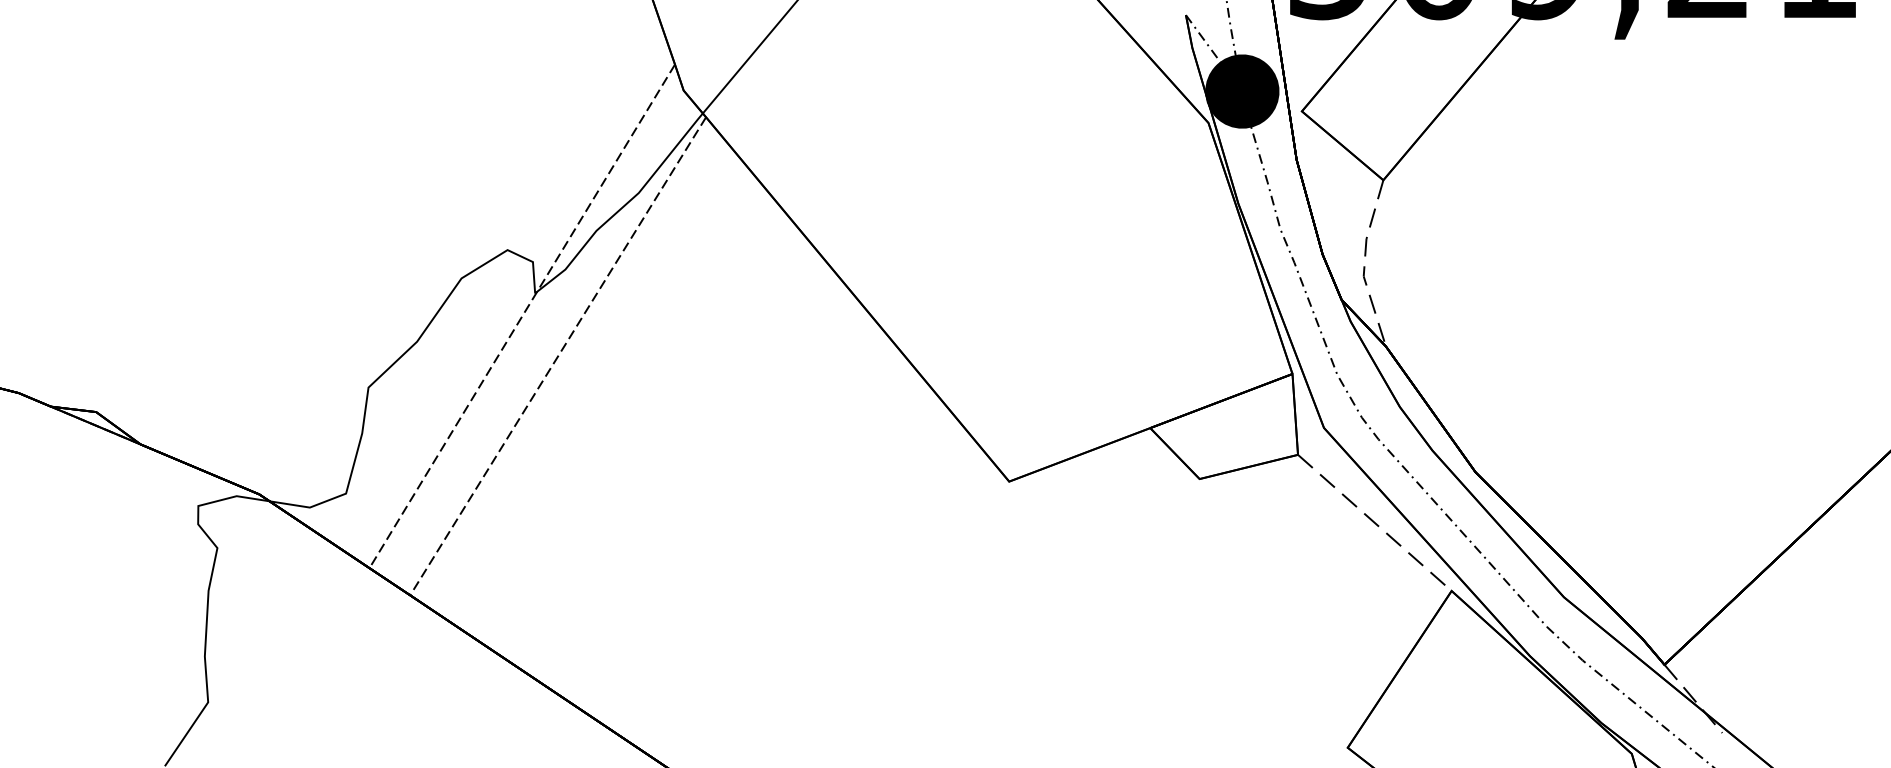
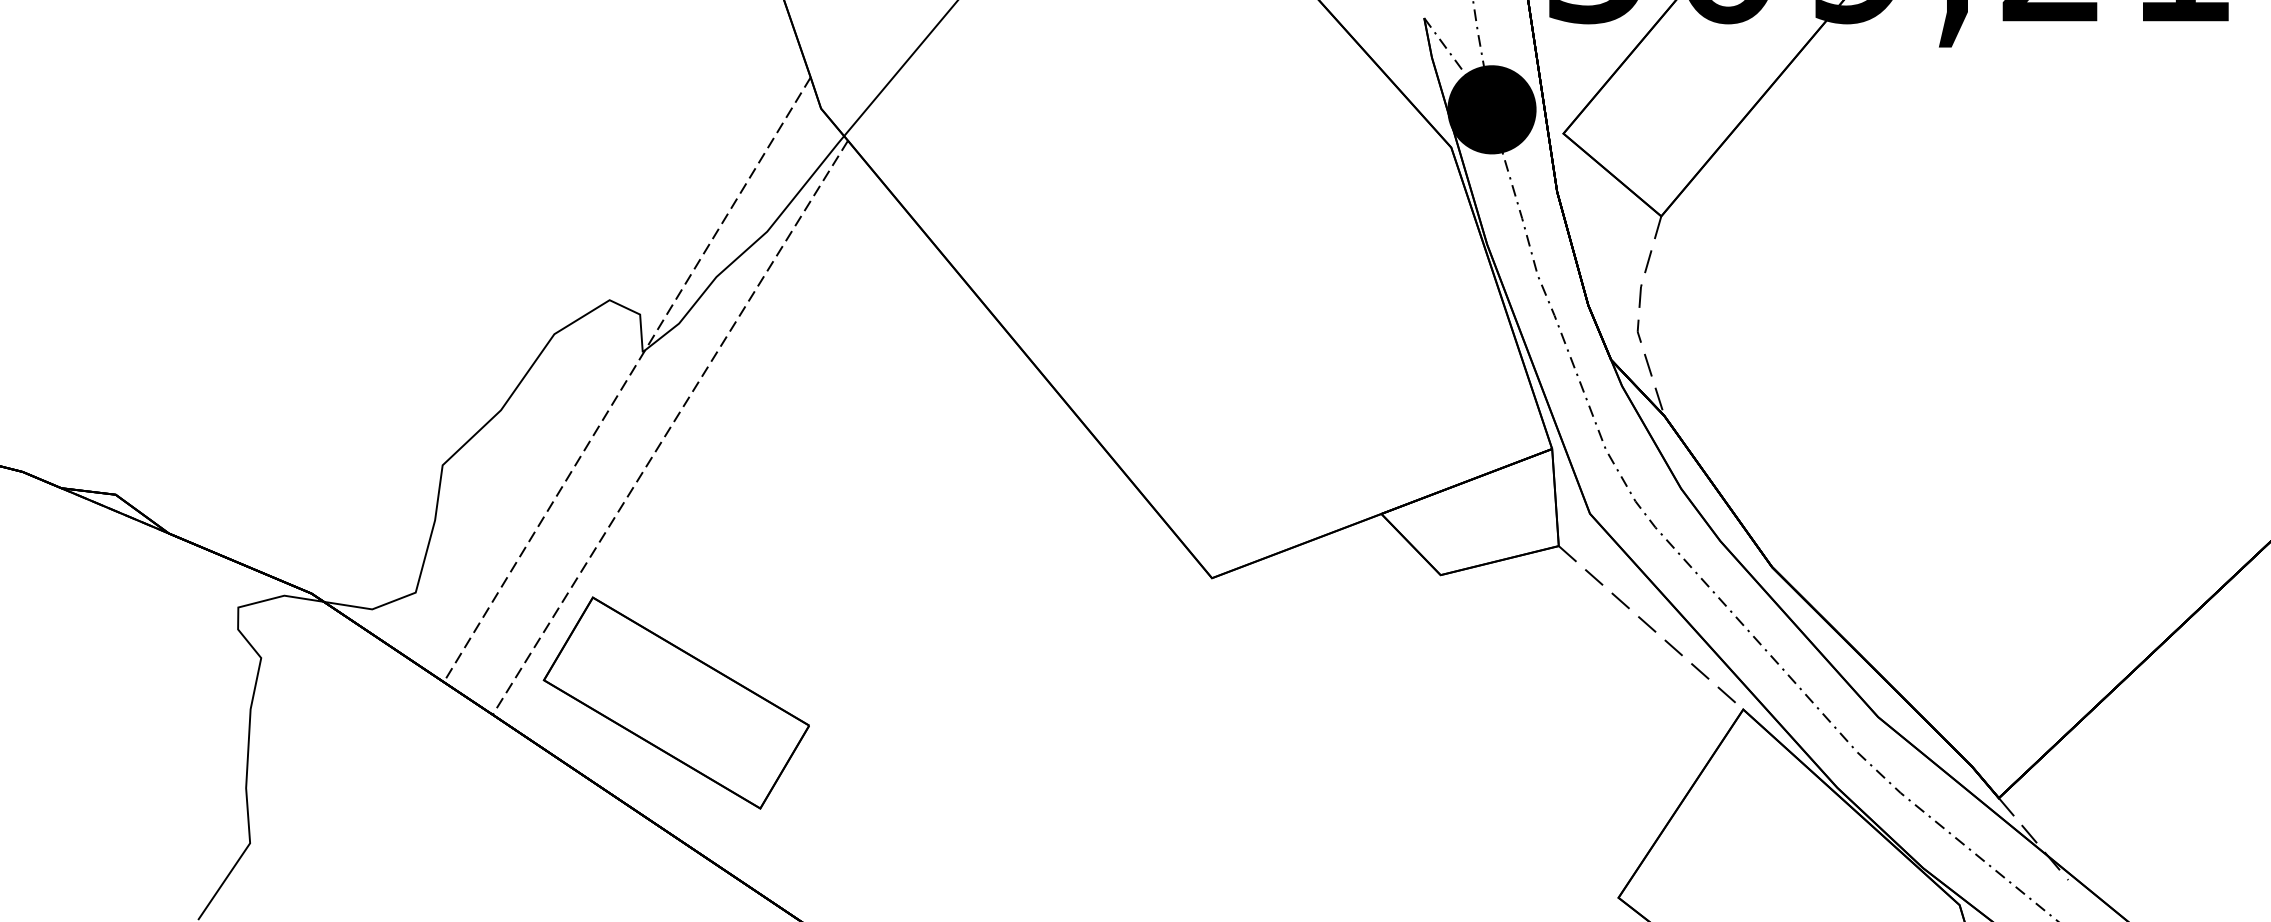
part: (562, 585) -> (675, 702), added

